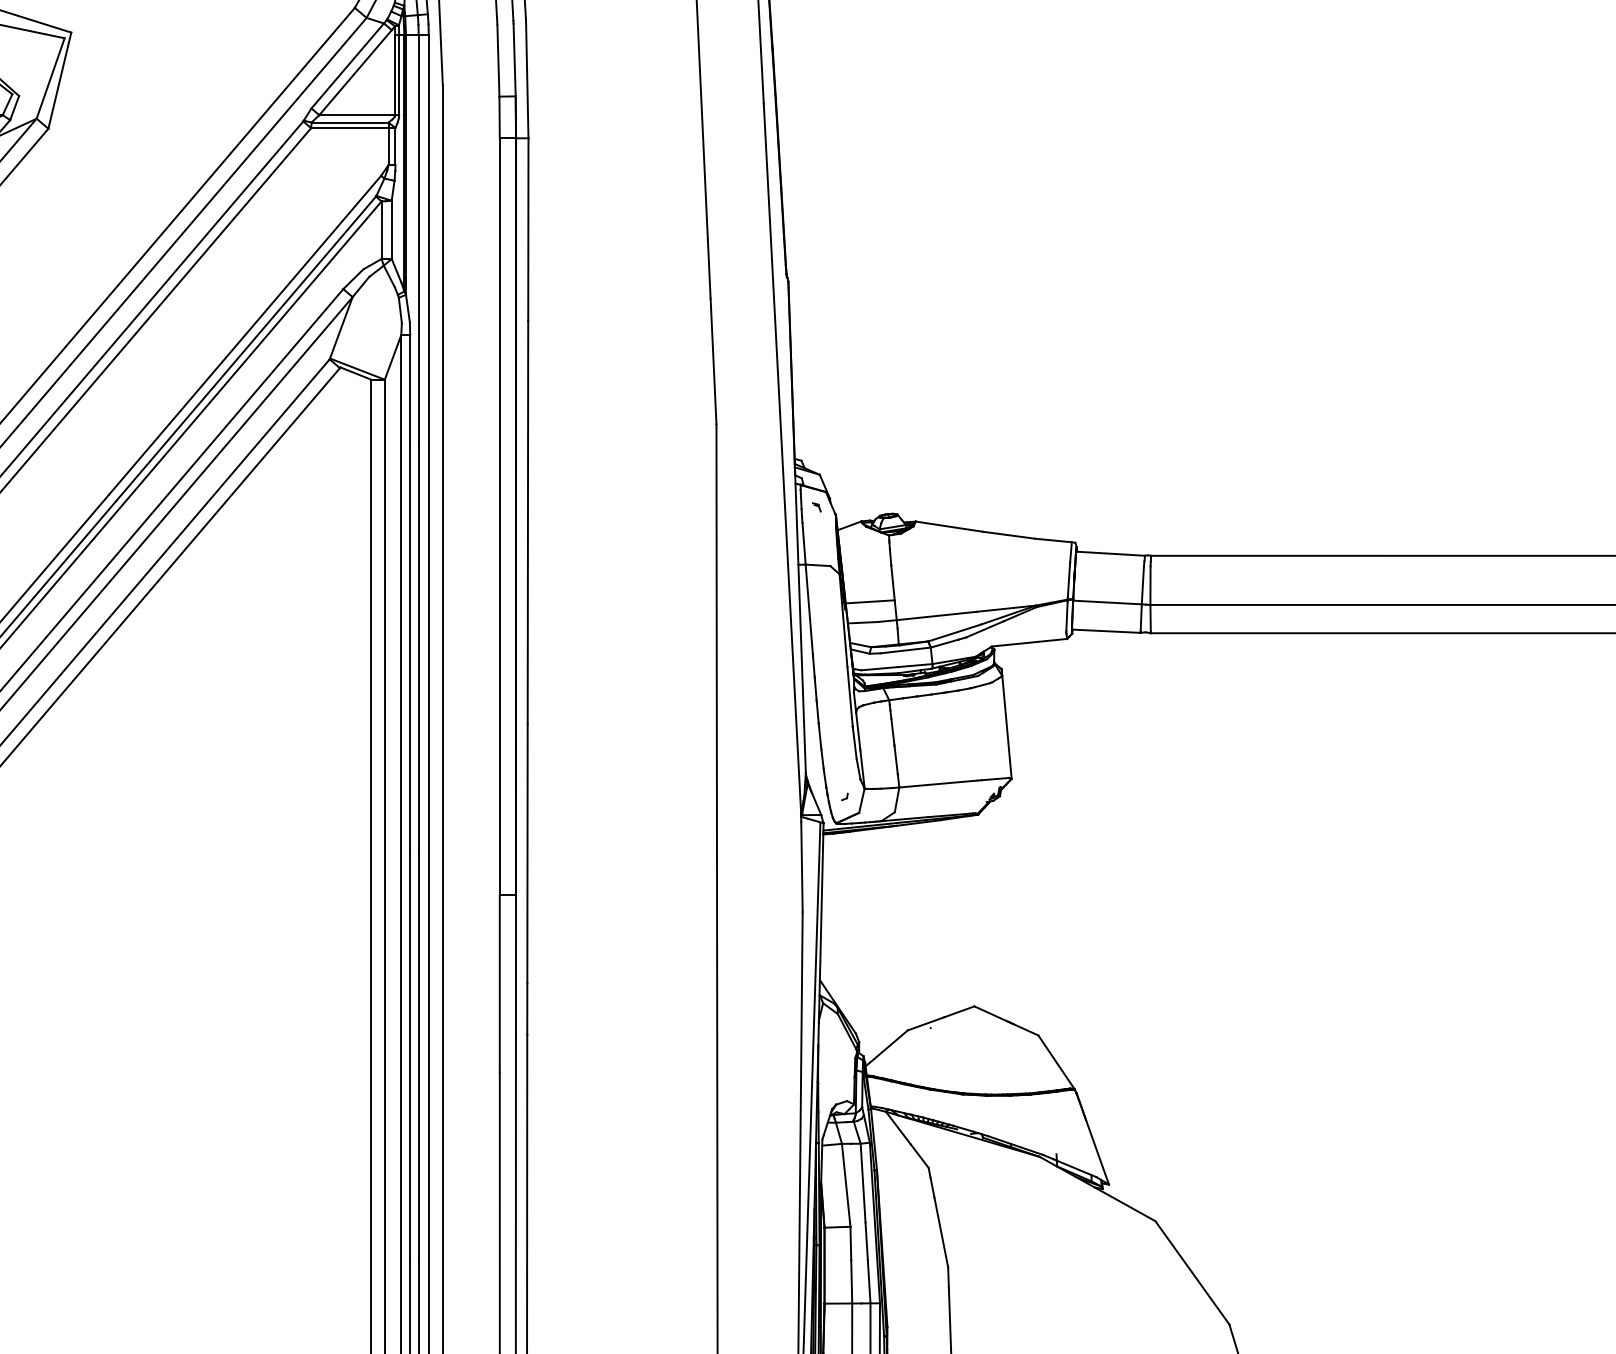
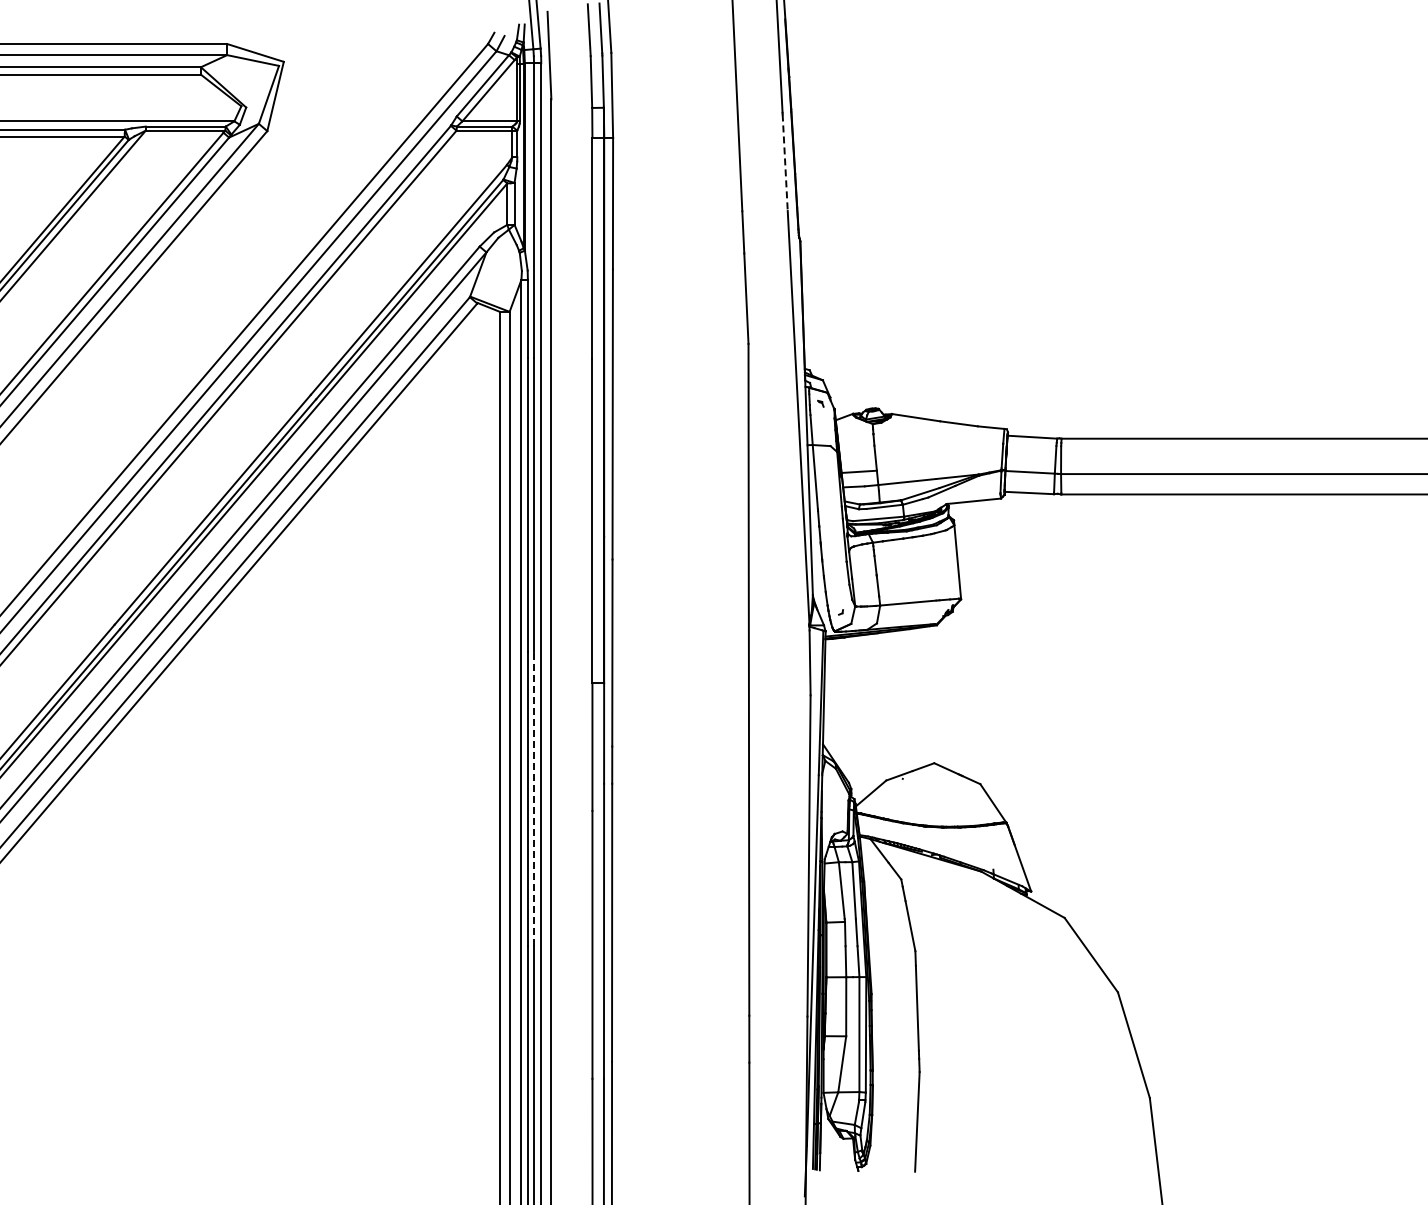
line: (767, 173) -> (785, 163), solid -> dashed
line: (419, 1055) -> (534, 798), solid -> dashed

